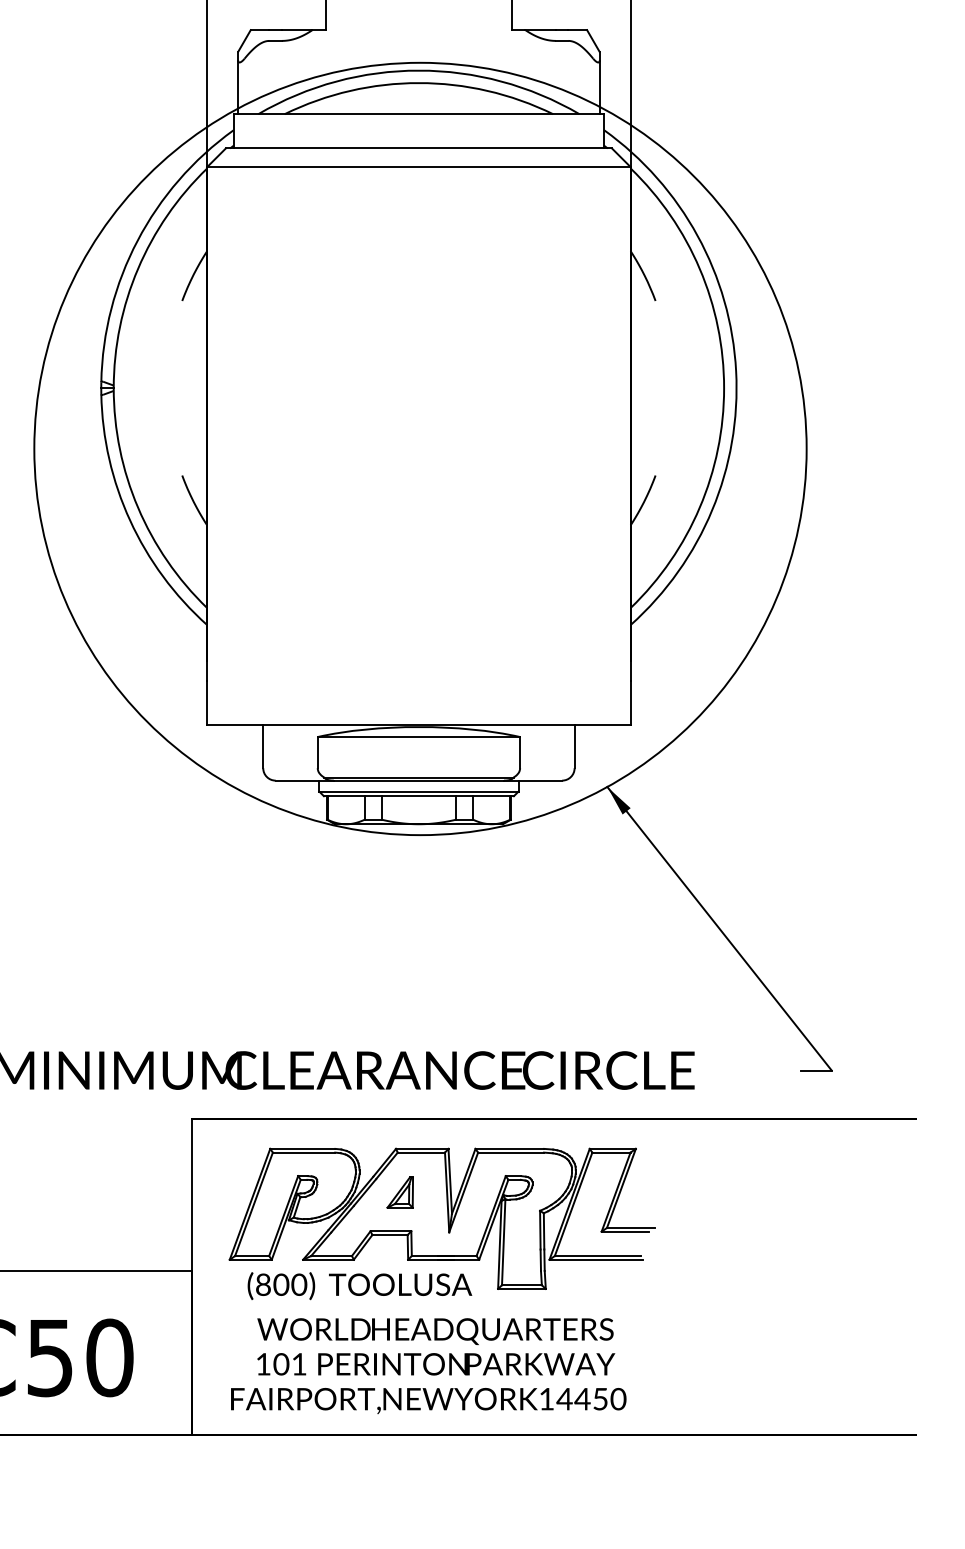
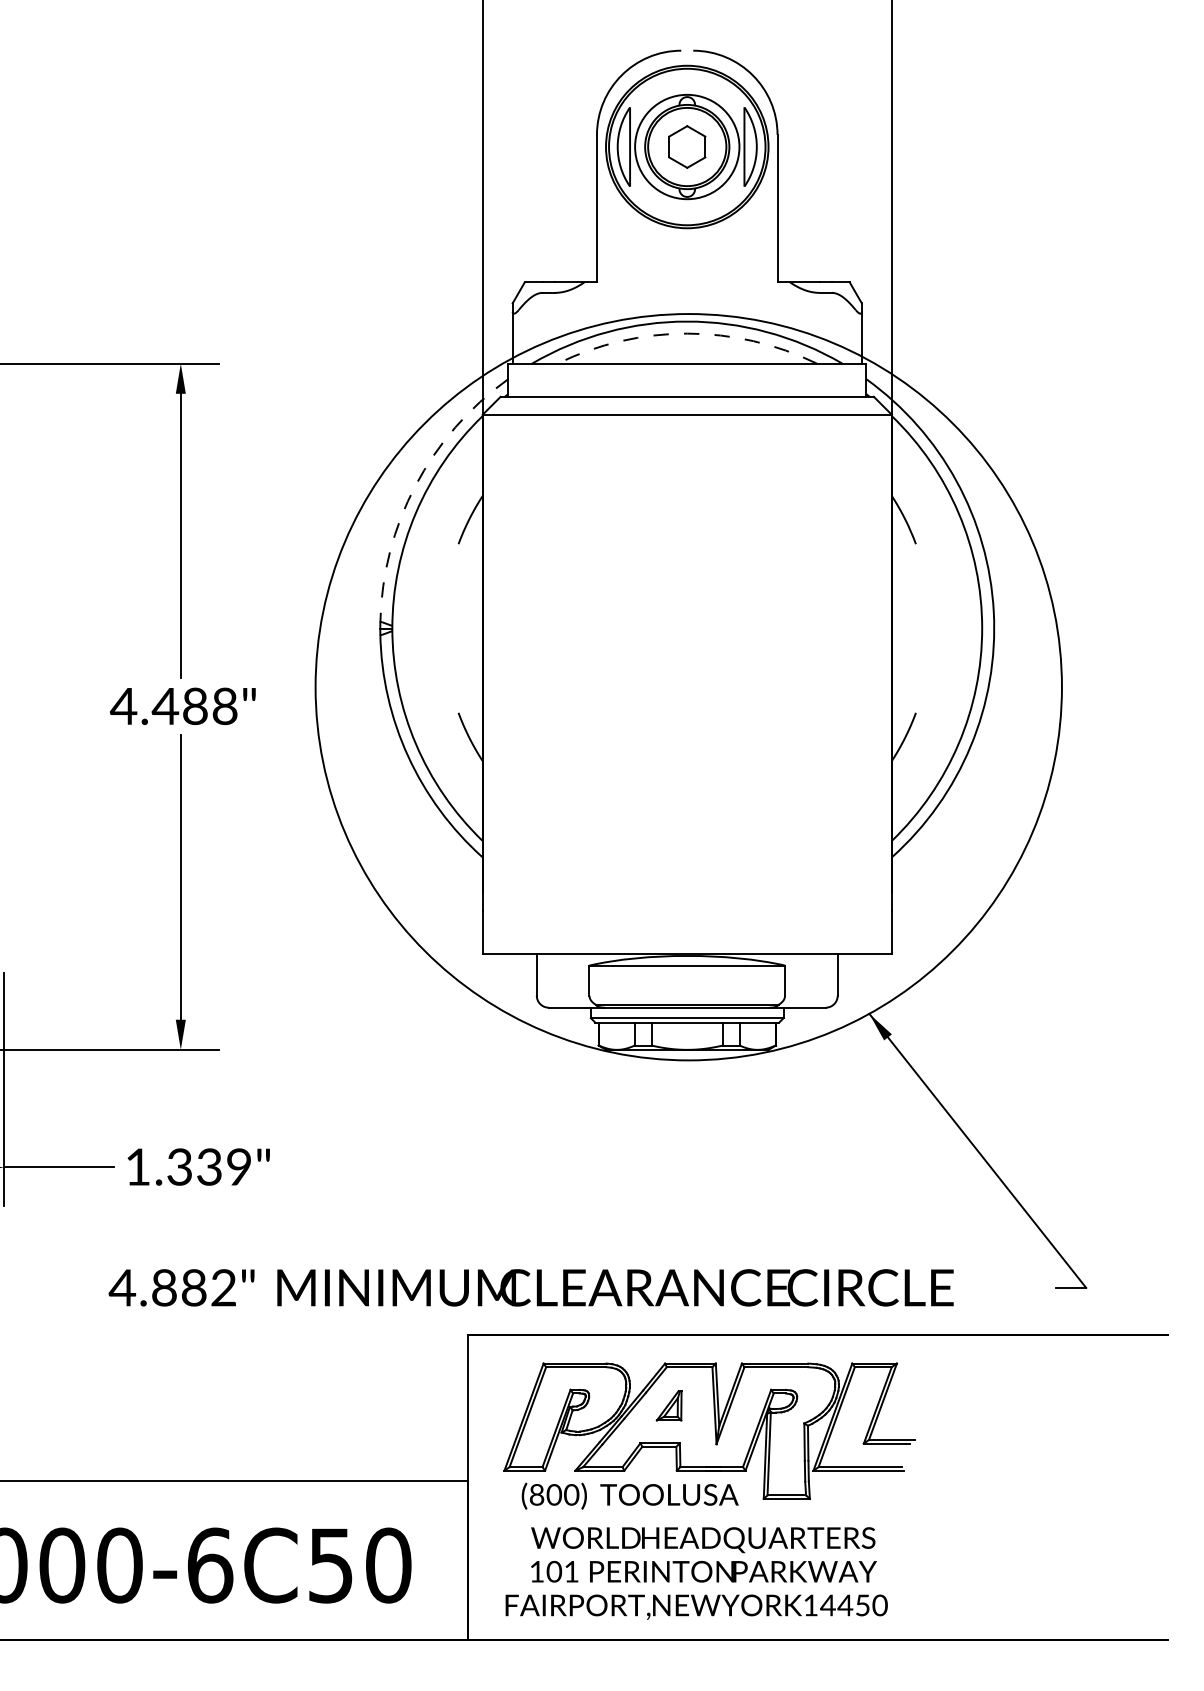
arc: (419, 82) -> (687, 333), solid -> dashed
arc: (137, 240) -> (415, 485), solid -> dashed

